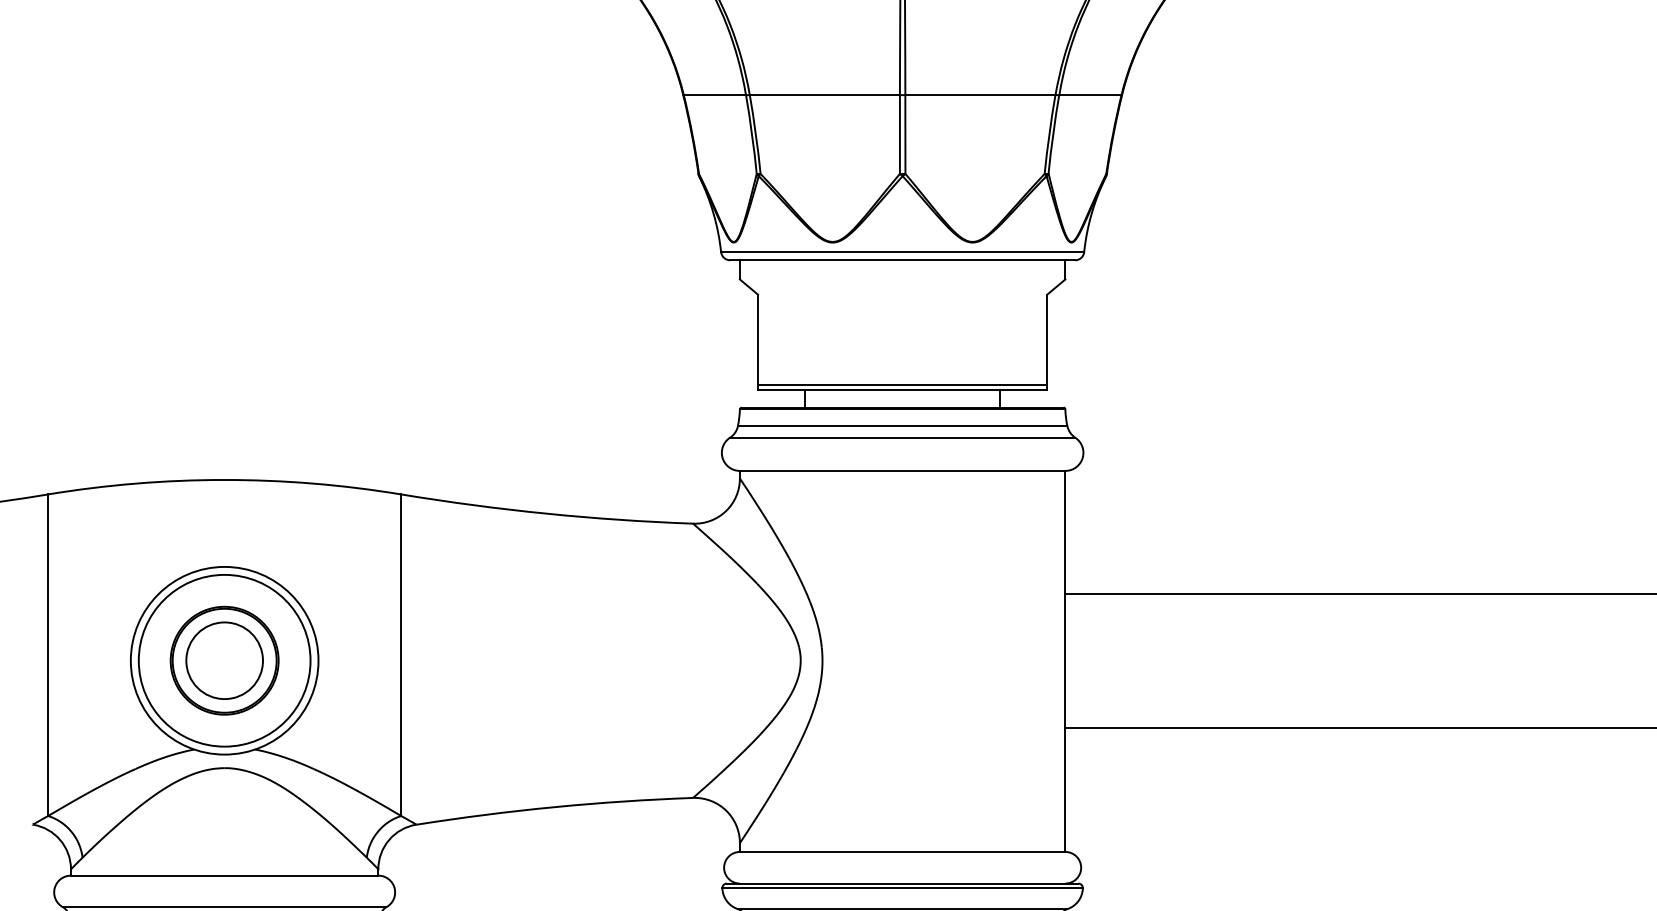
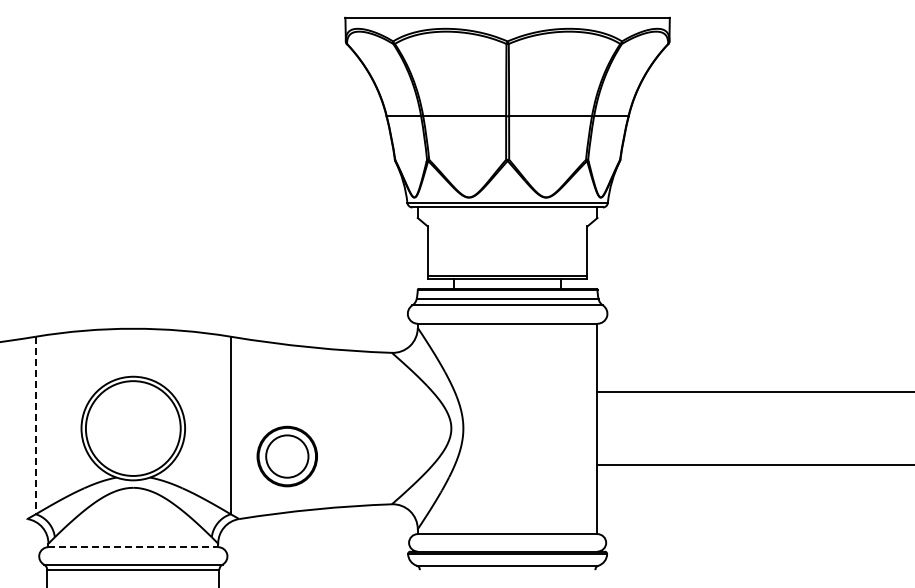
line: (47, 655) -> (35, 425), solid -> dashed
part: (223, 660) -> (286, 456), moved
line: (224, 876) -> (133, 547), solid -> dashed

